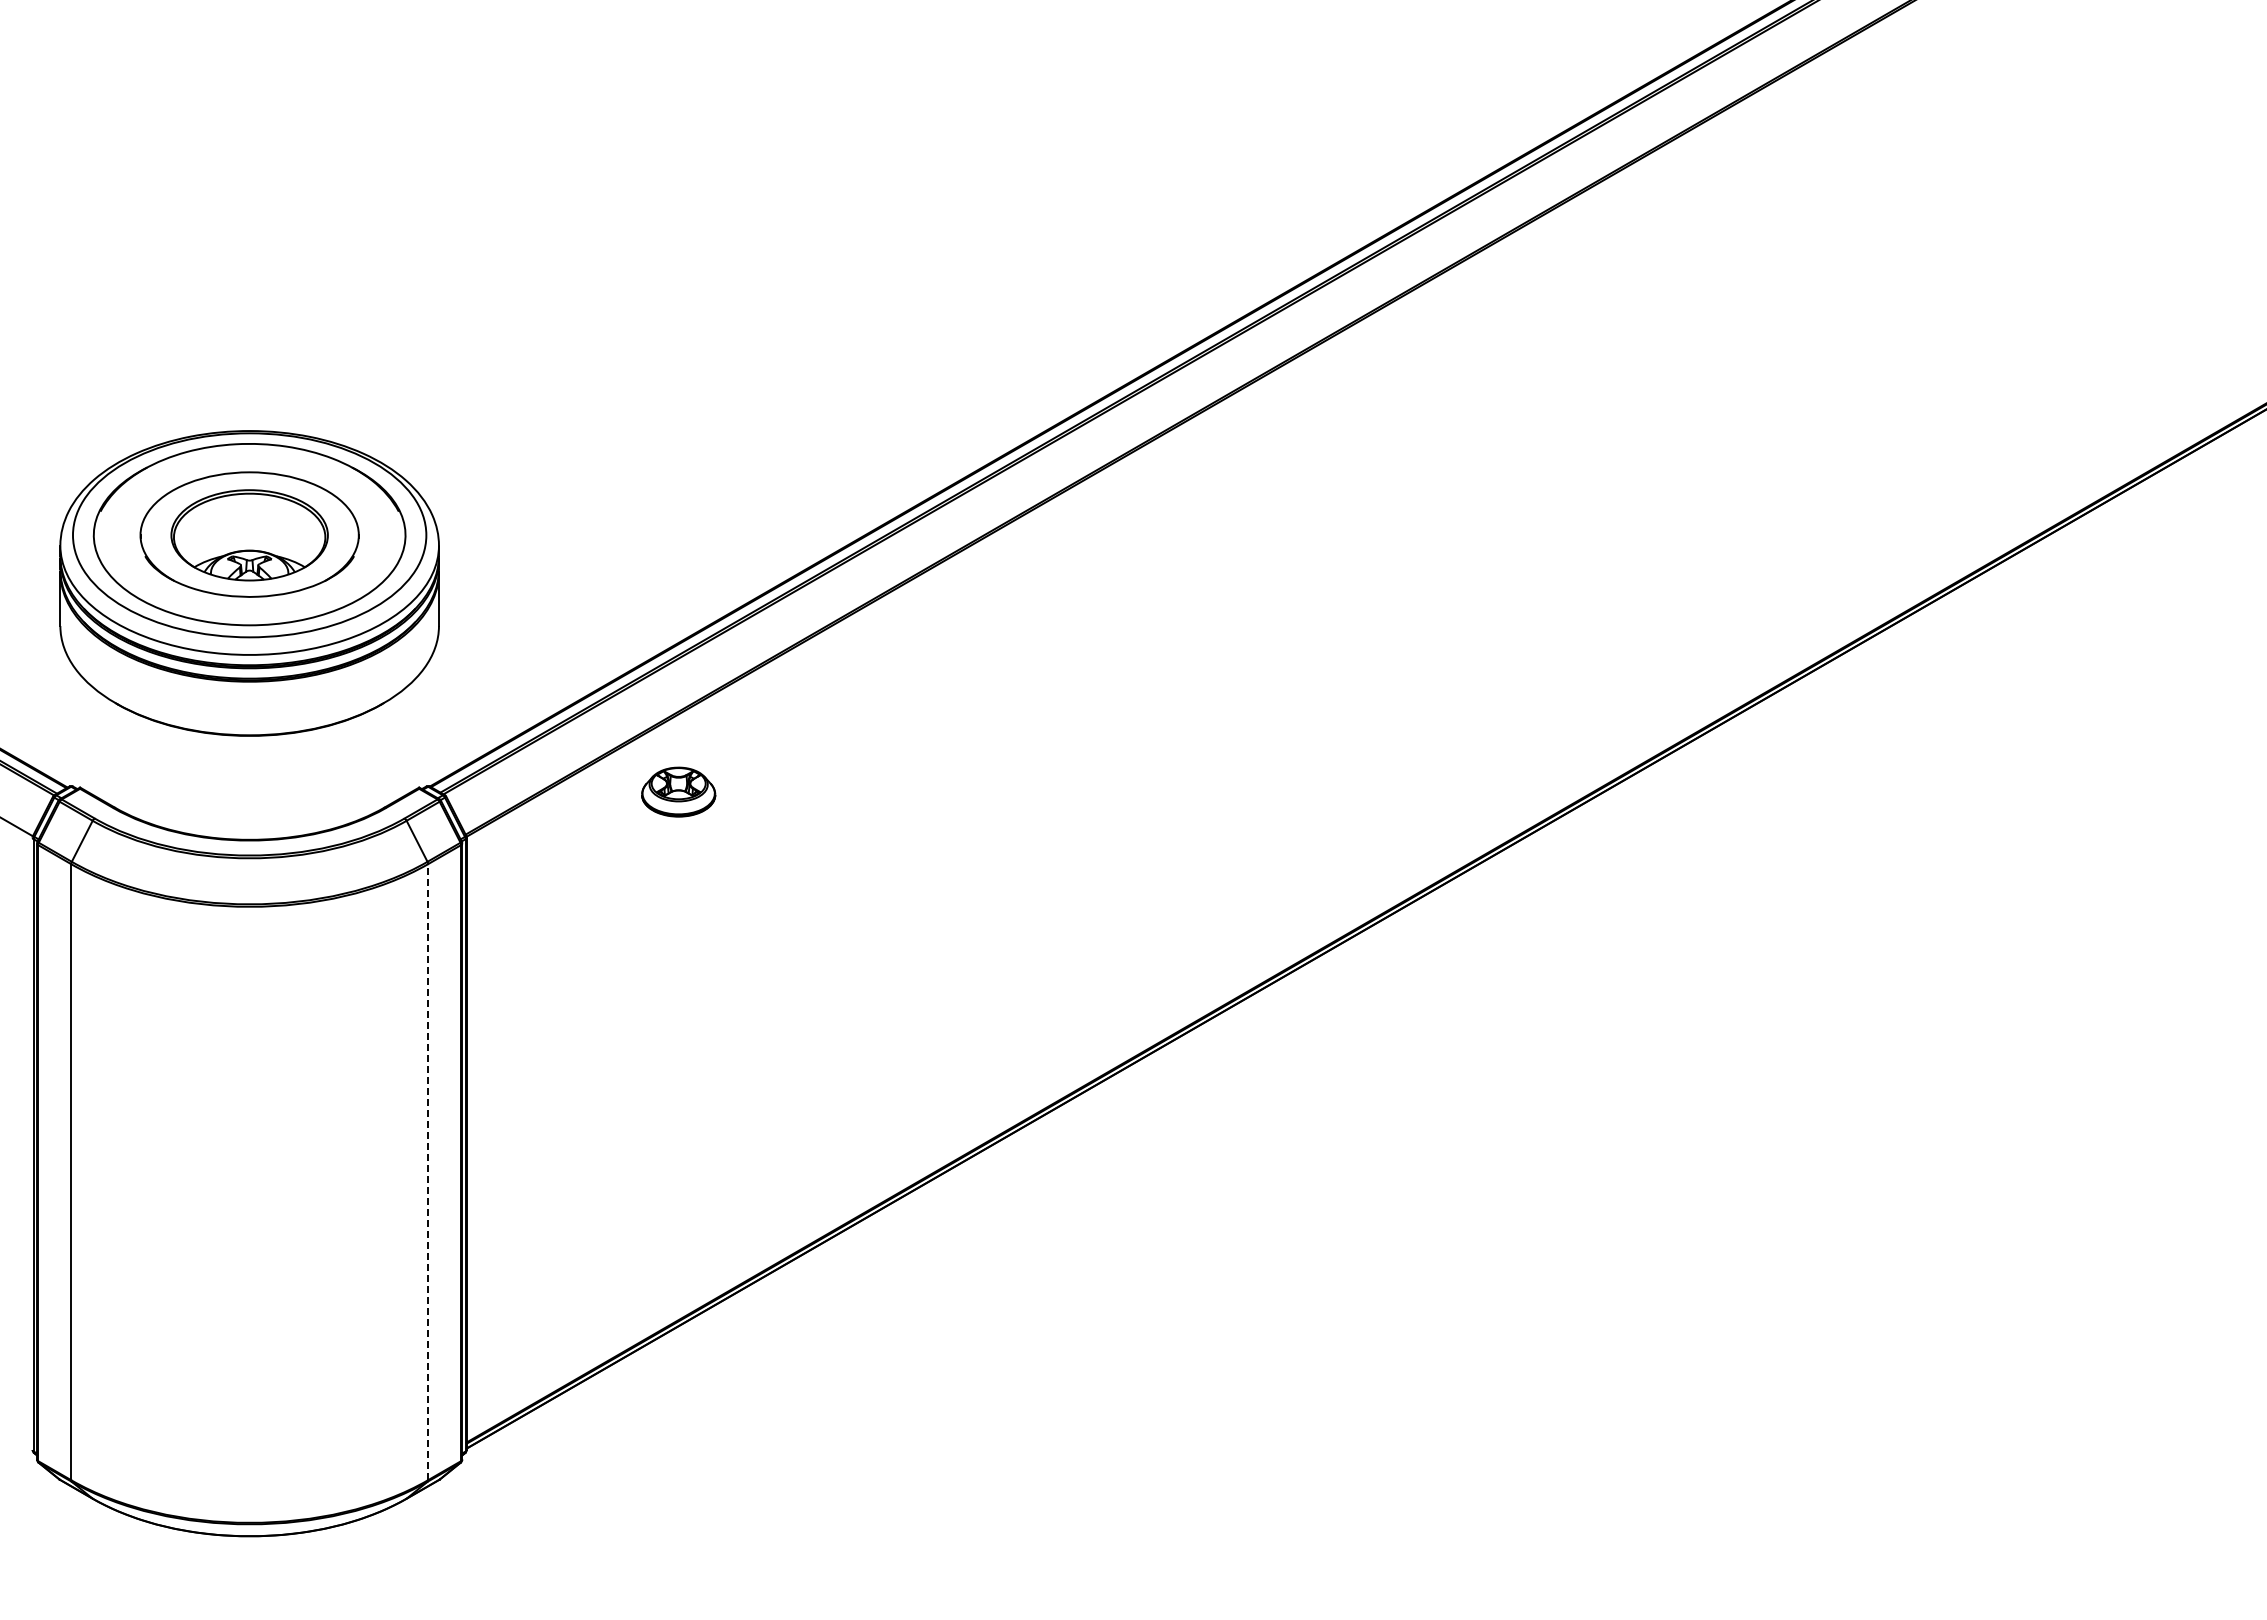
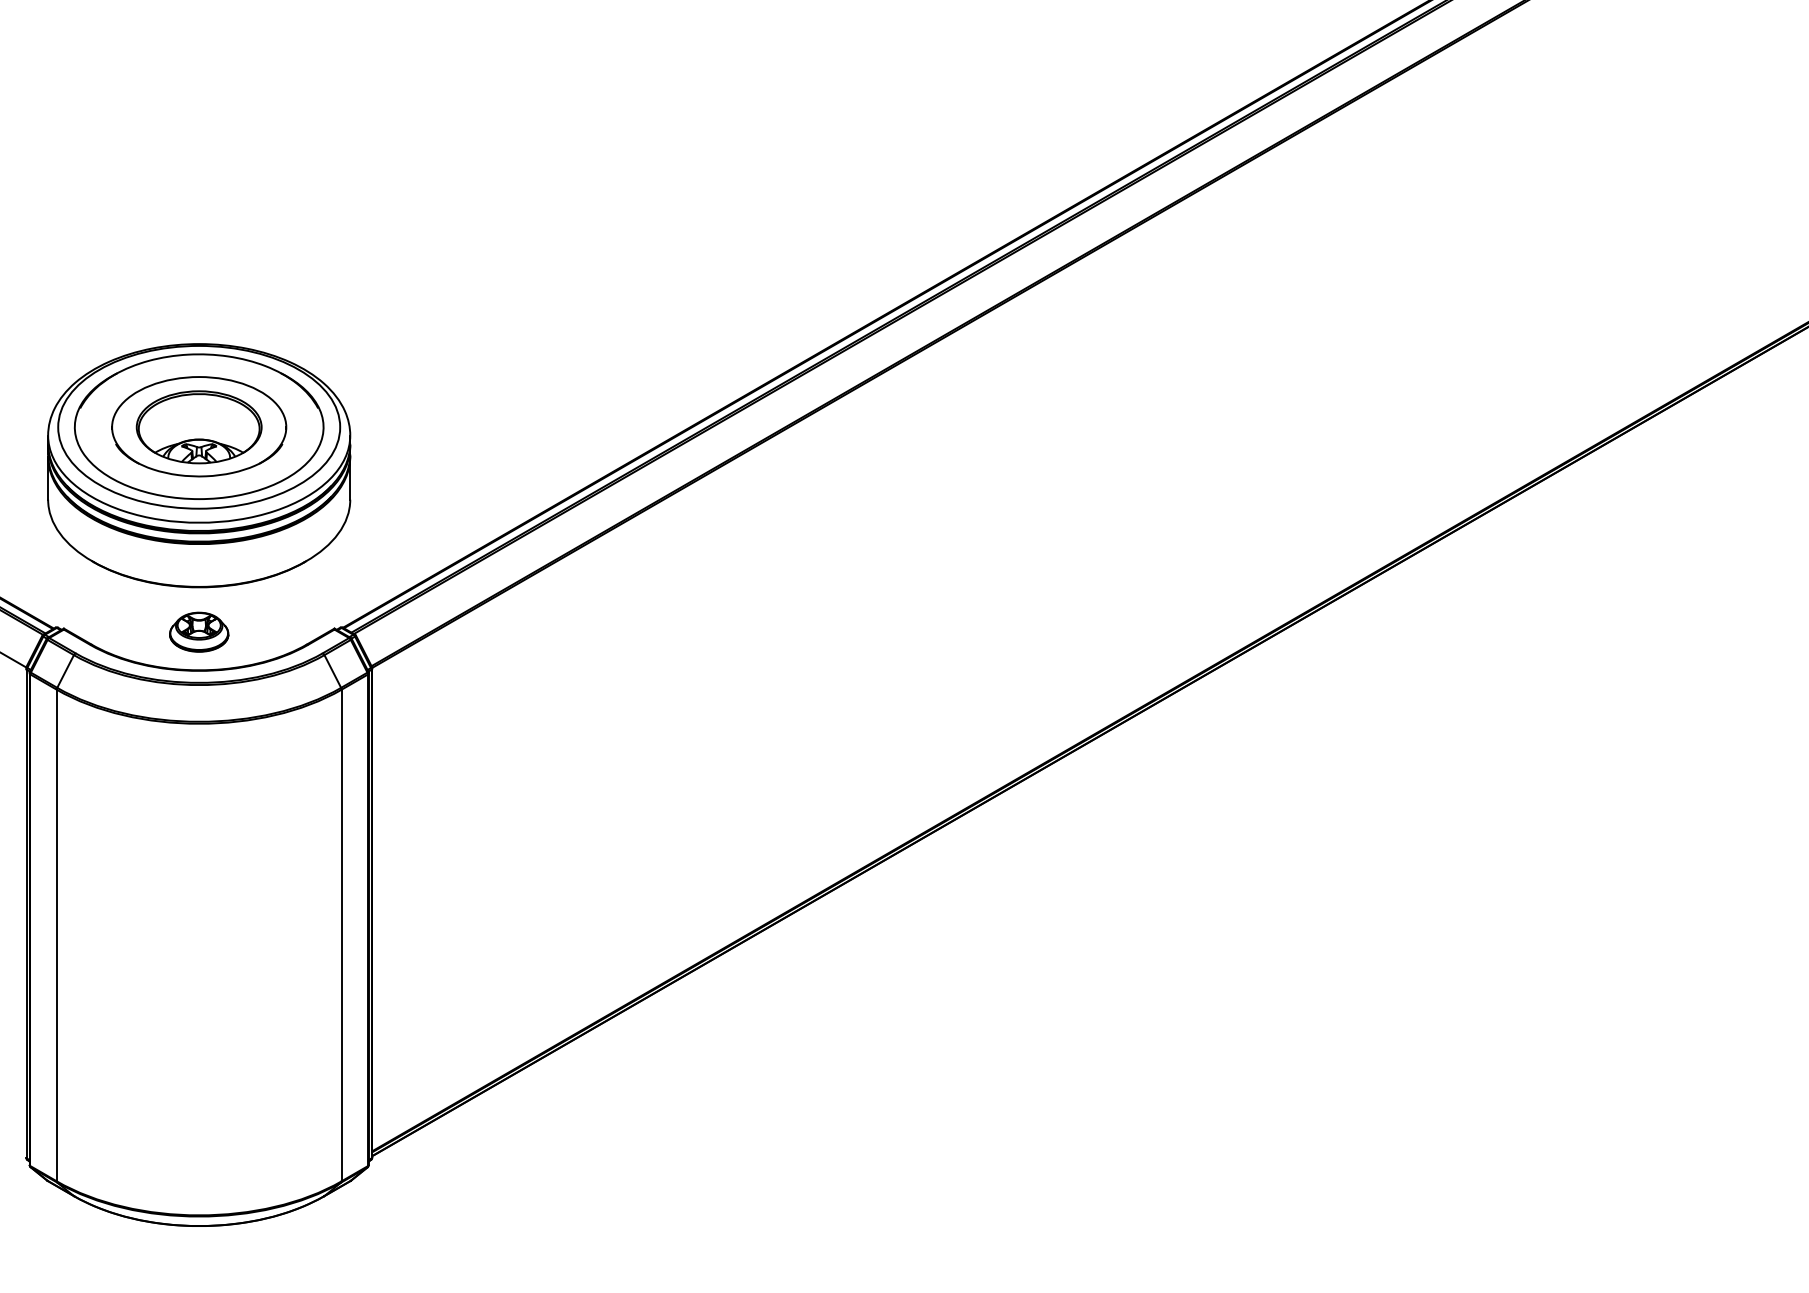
part: (678, 791) -> (199, 631), moved
line: (428, 1171) -> (341, 934), dashed -> solid

